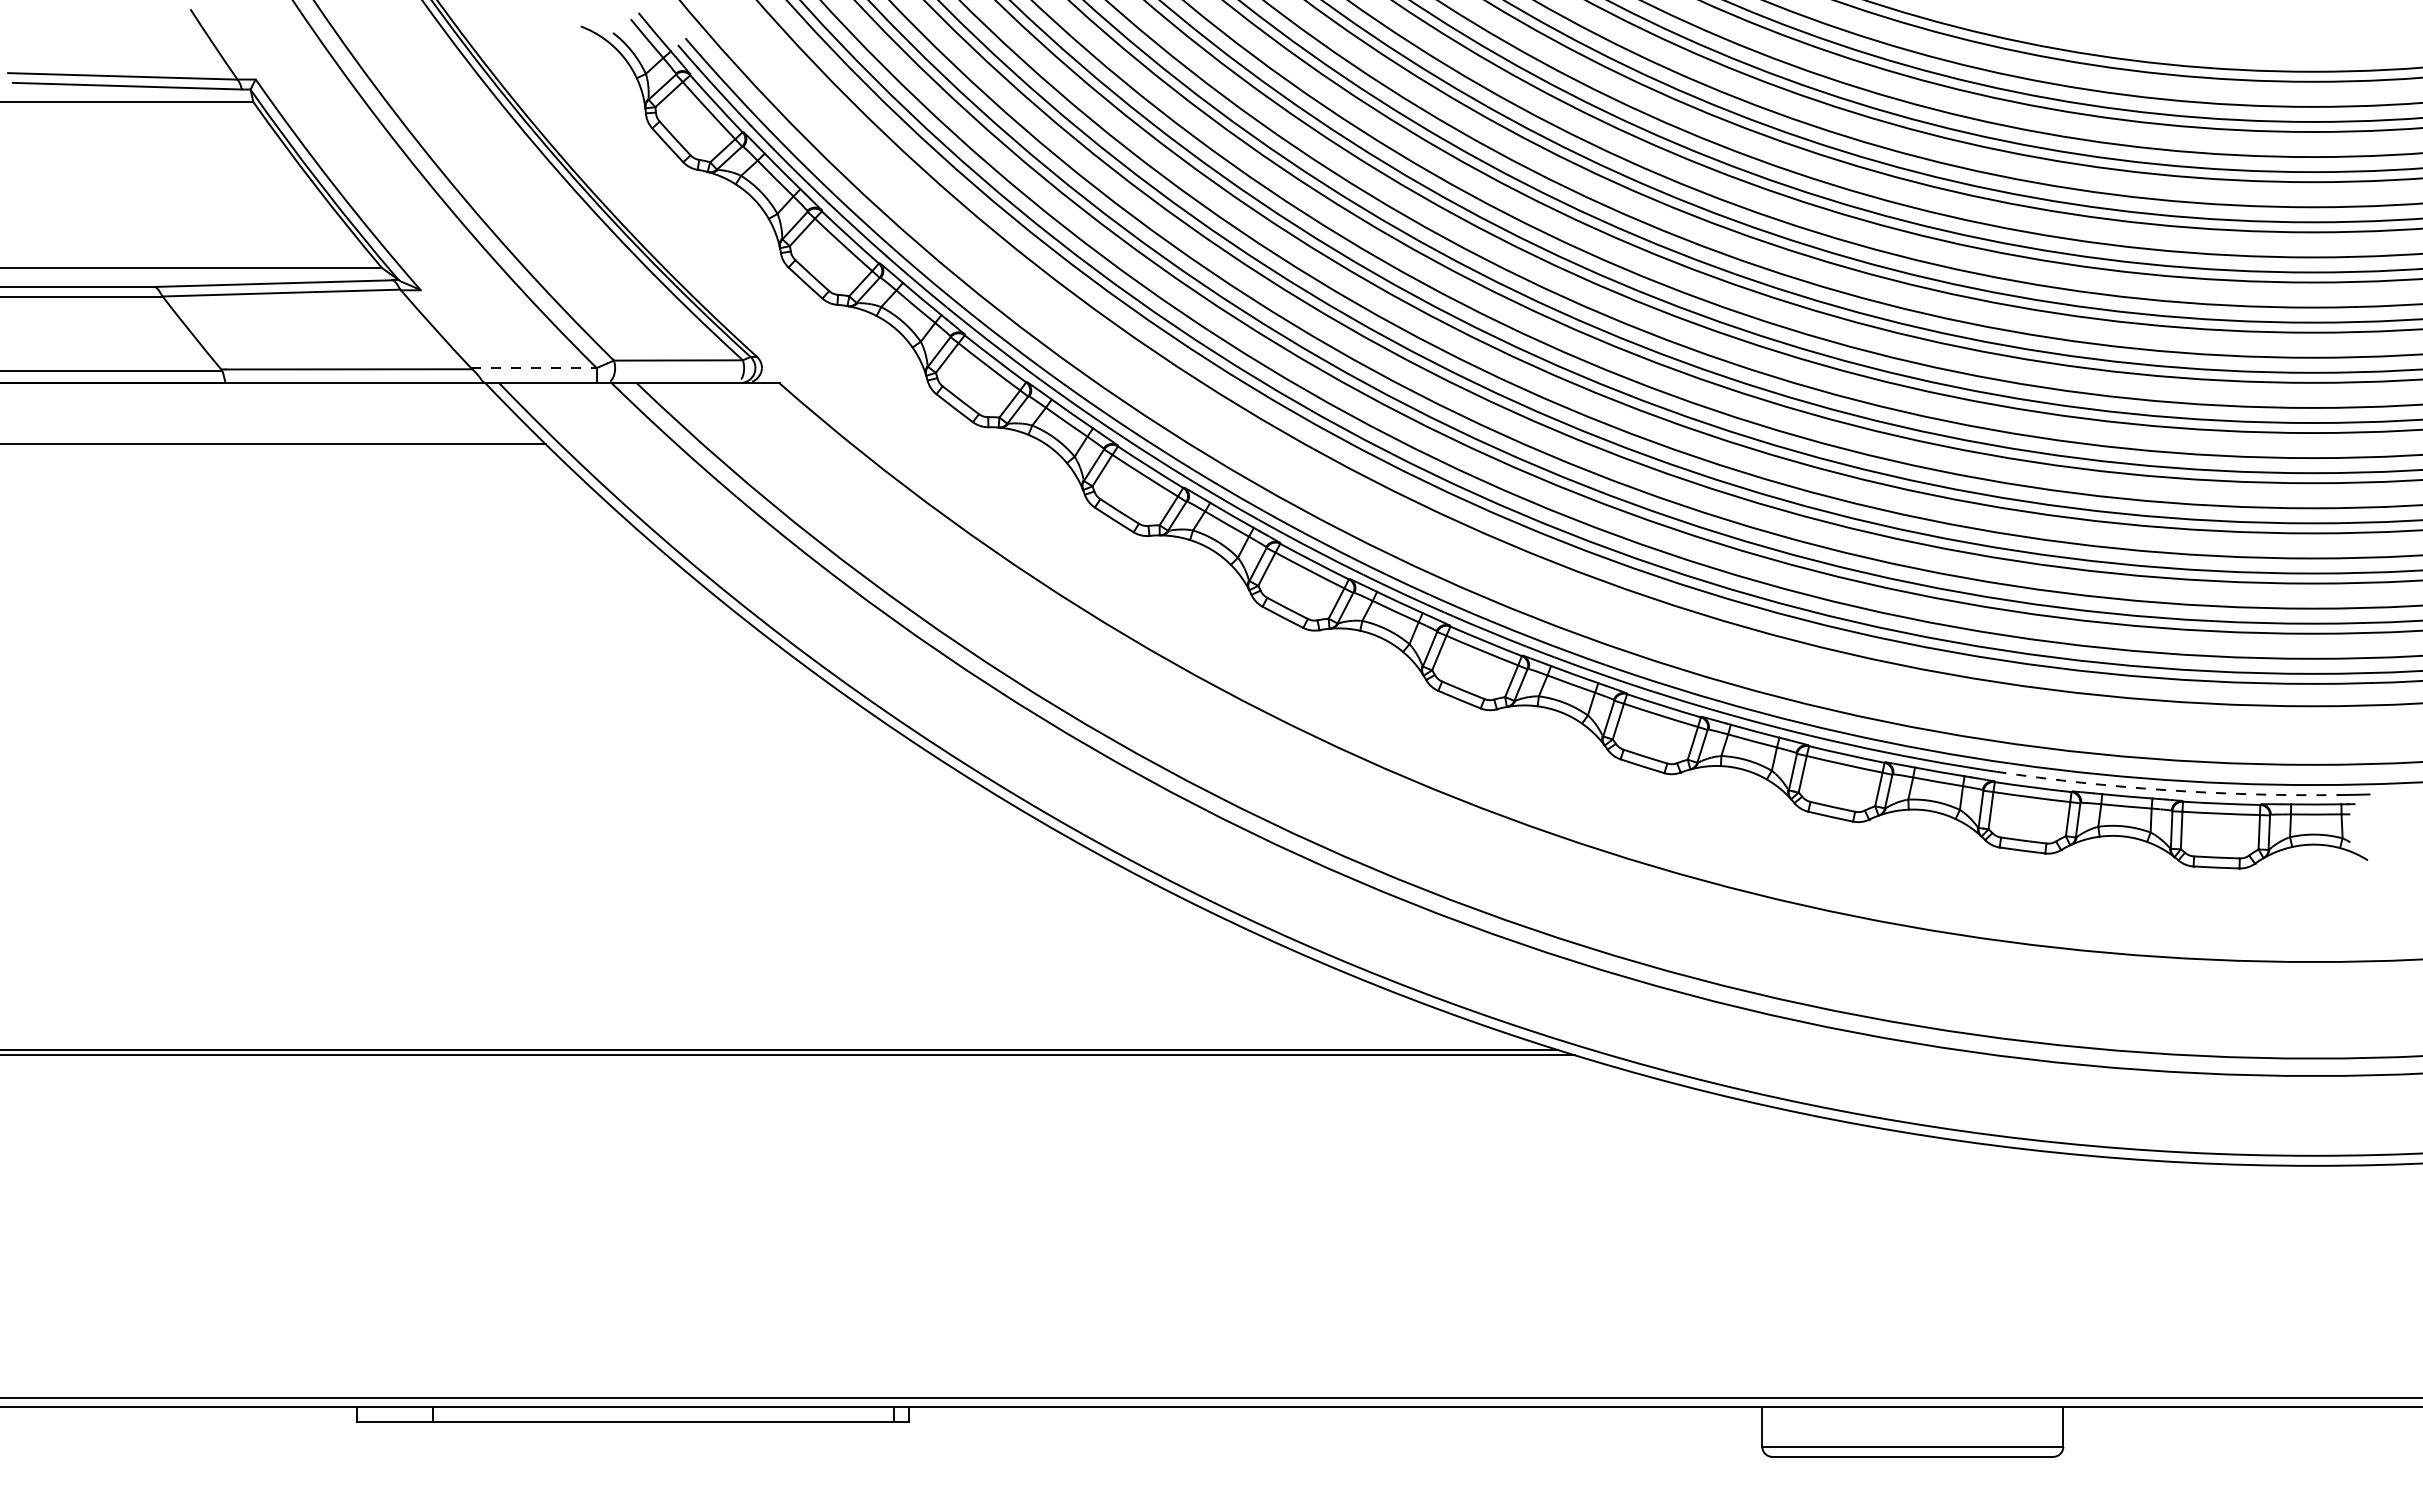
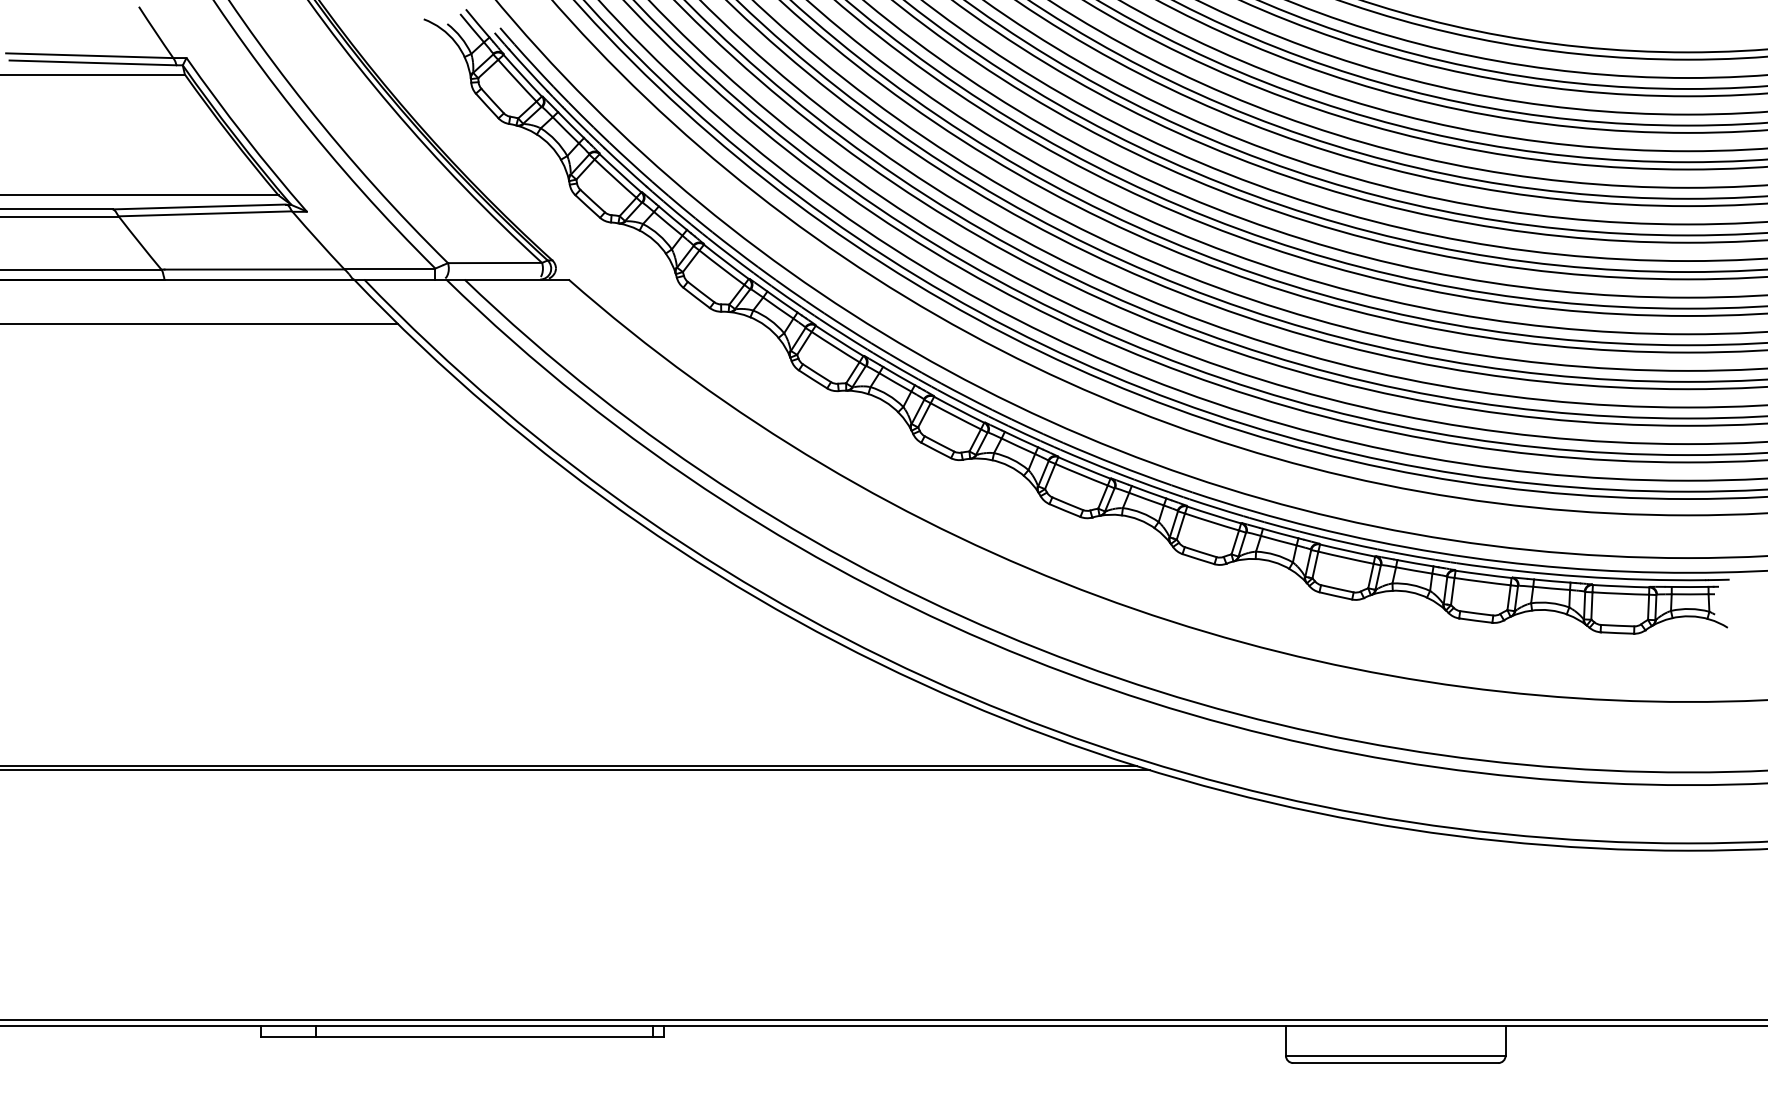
line: (533, 368) -> (389, 268), dashed -> solid
arc: (2166, 790) -> (1580, 576), dashed -> solid

